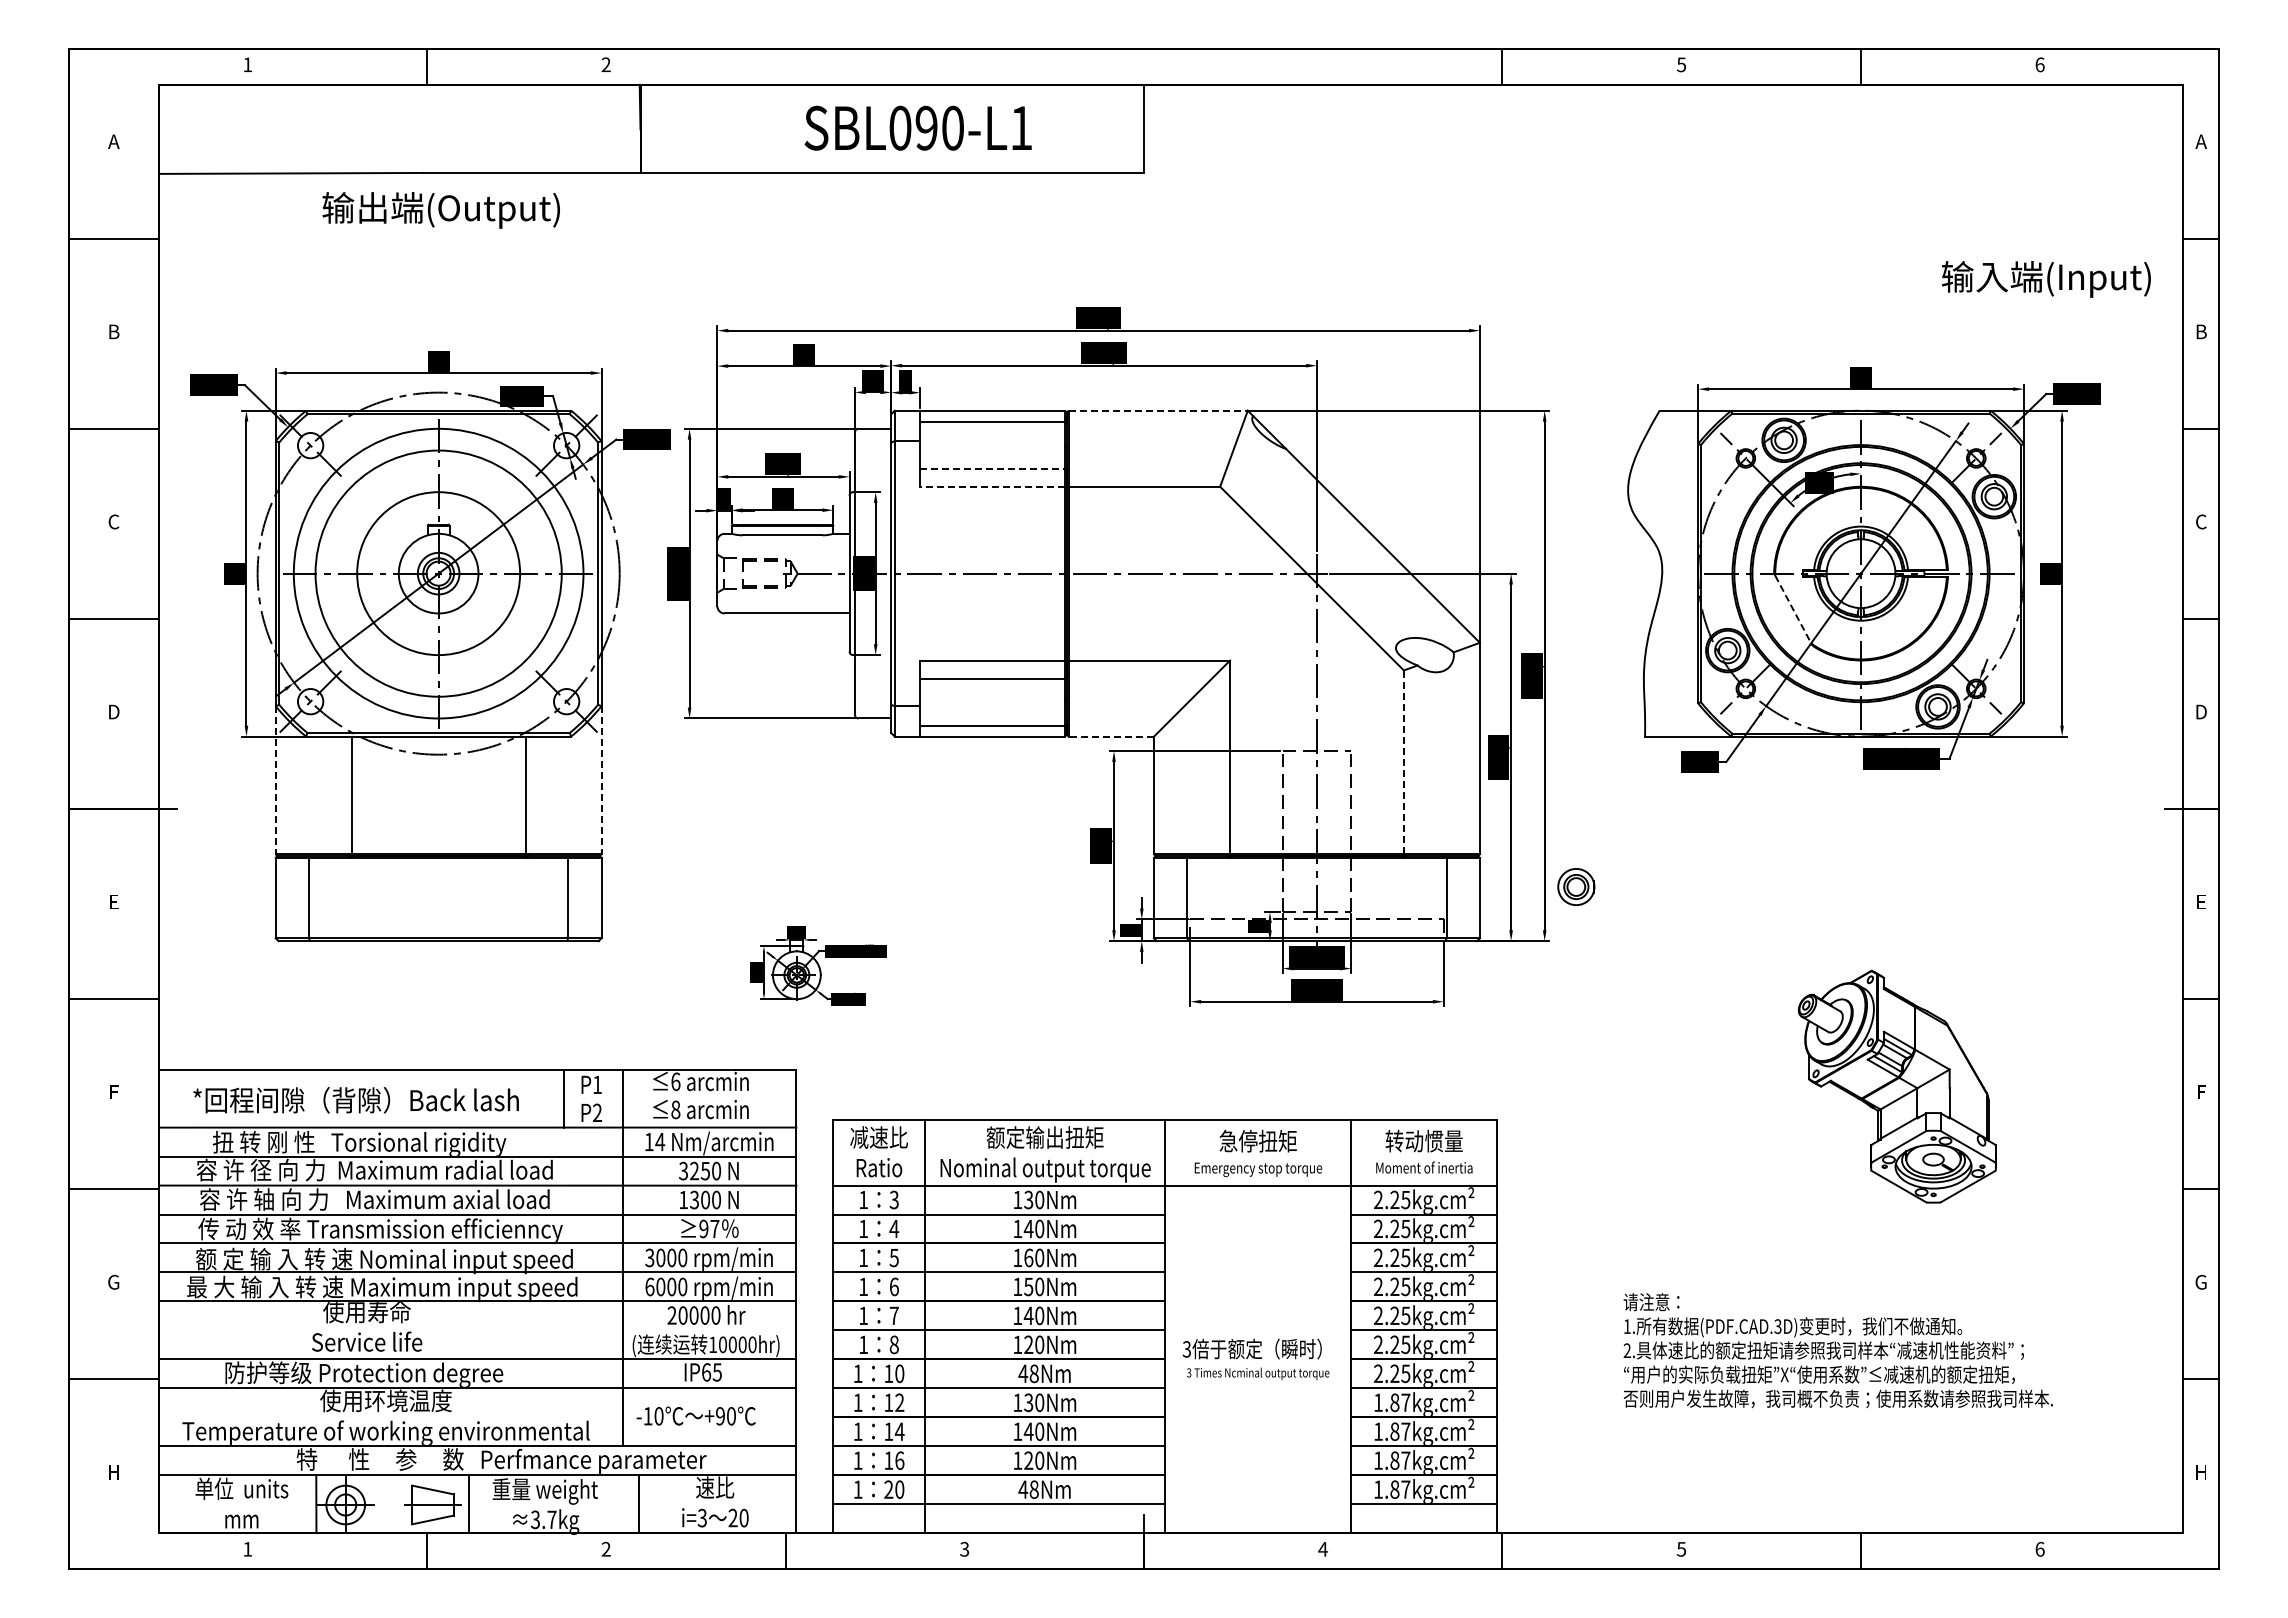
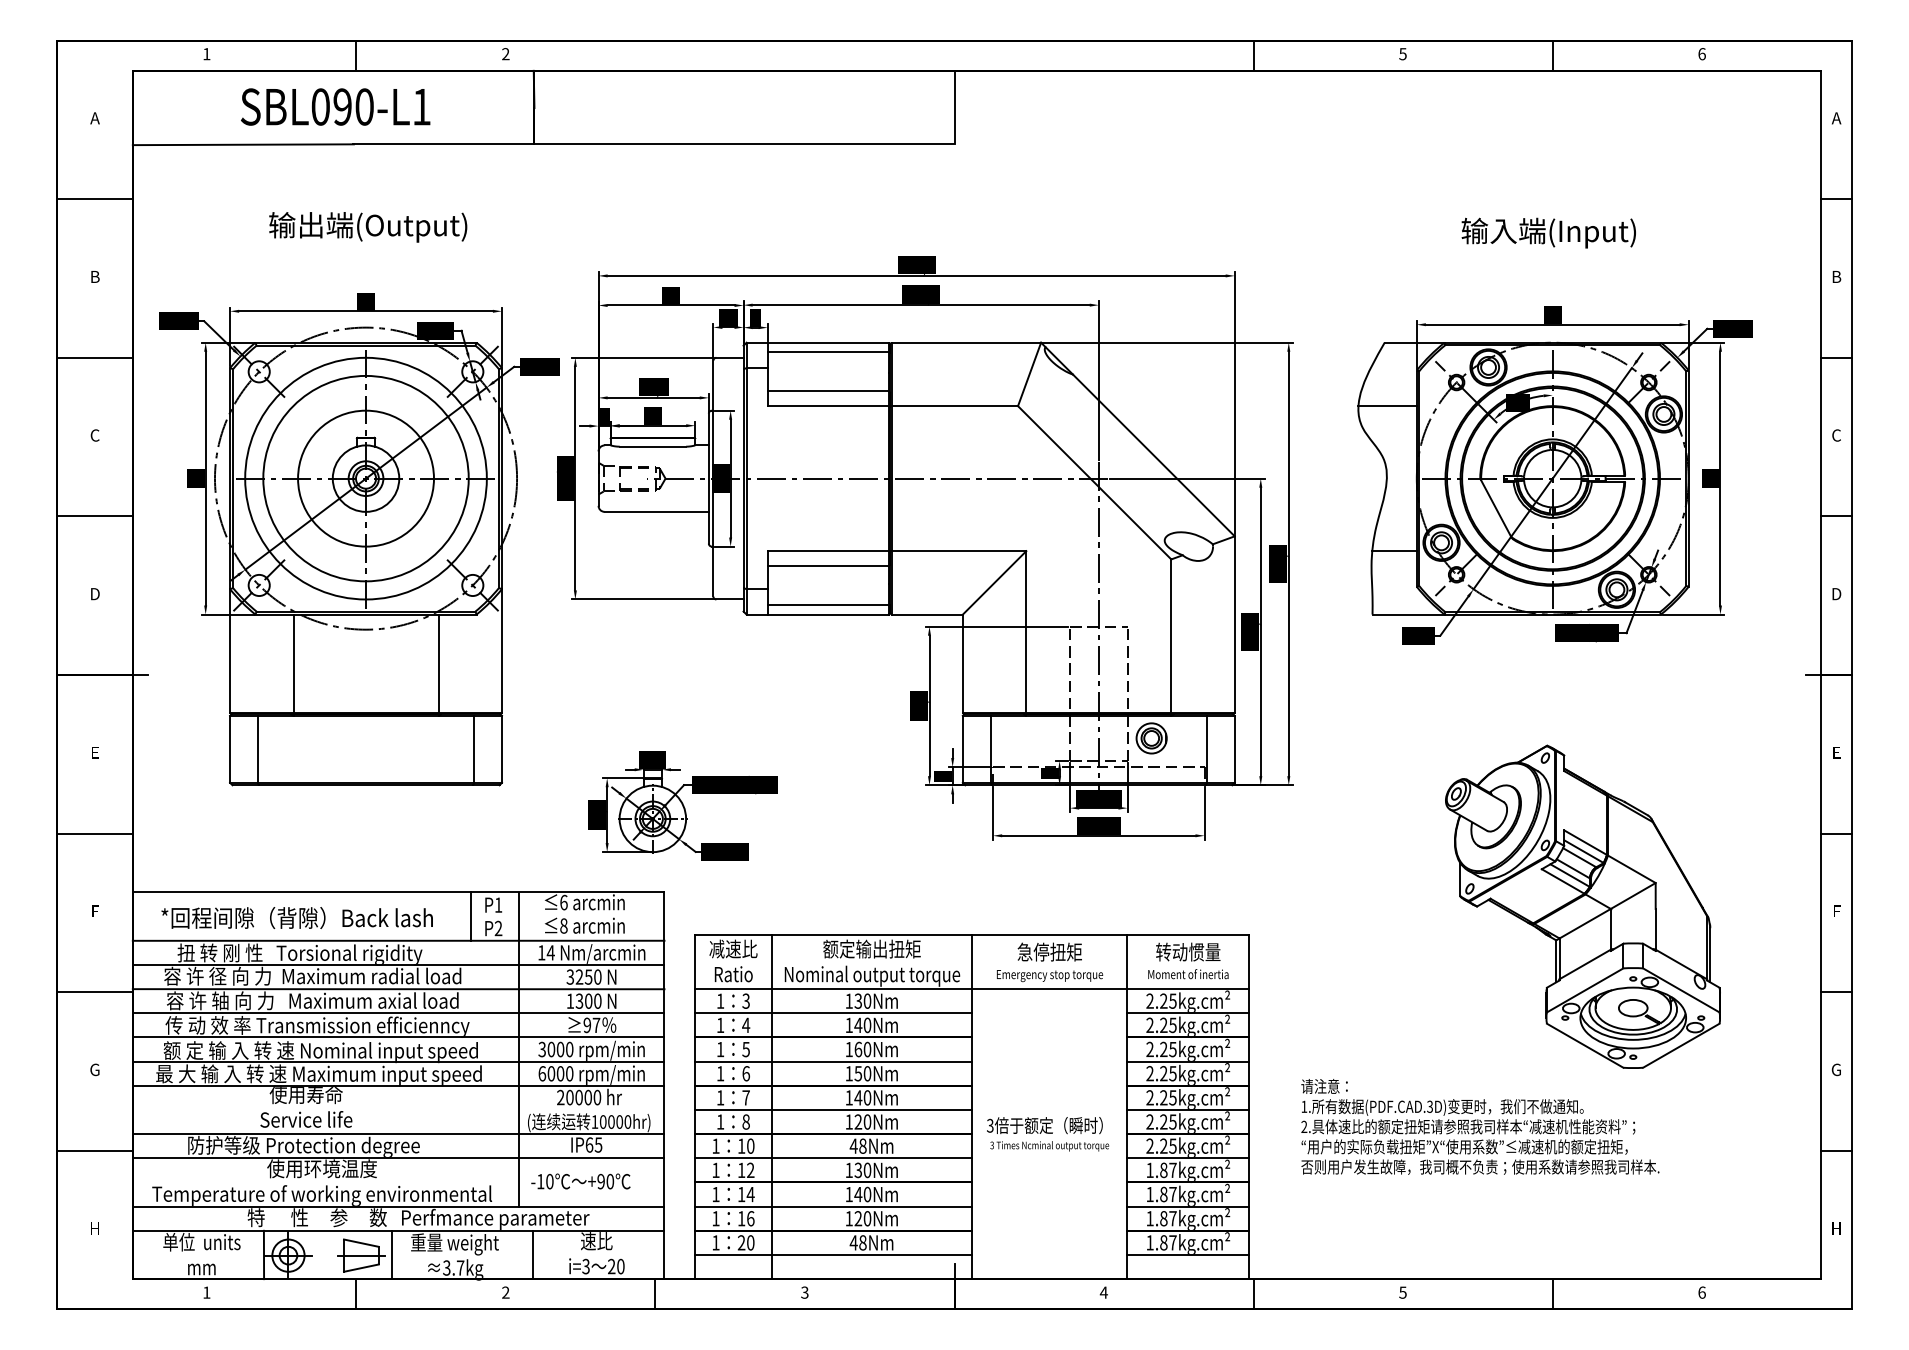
text: (917, 127) -> (335, 106), moved
text: (440, 210) -> (367, 227), moved
text: (2046, 279) -> (1548, 233), moved
line: (1158, 410) -> (966, 342), dashed -> solid
line: (993, 468) -> (828, 390), dashed -> solid
line: (992, 486) -> (828, 405), dashed -> solid
line: (1663, 486) -> (1387, 405), added
line: (1793, 610) -> (1496, 509), dashed -> solid
line: (1671, 660) -> (1394, 551), added
line: (1111, 736) -> (927, 614), dashed -> solid
line: (1403, 762) -> (1171, 636), dashed -> solid
line: (275, 780) -> (229, 651), dashed -> solid
line: (601, 780) -> (501, 651), dashed -> solid
part: (1576, 886) -> (1151, 737), moved
part: (818, 965) -> (682, 805), size x1.67
part: (1897, 1086) -> (1583, 906), size x1.67
text: (1837, 1350) -> (1479, 1126), moved

